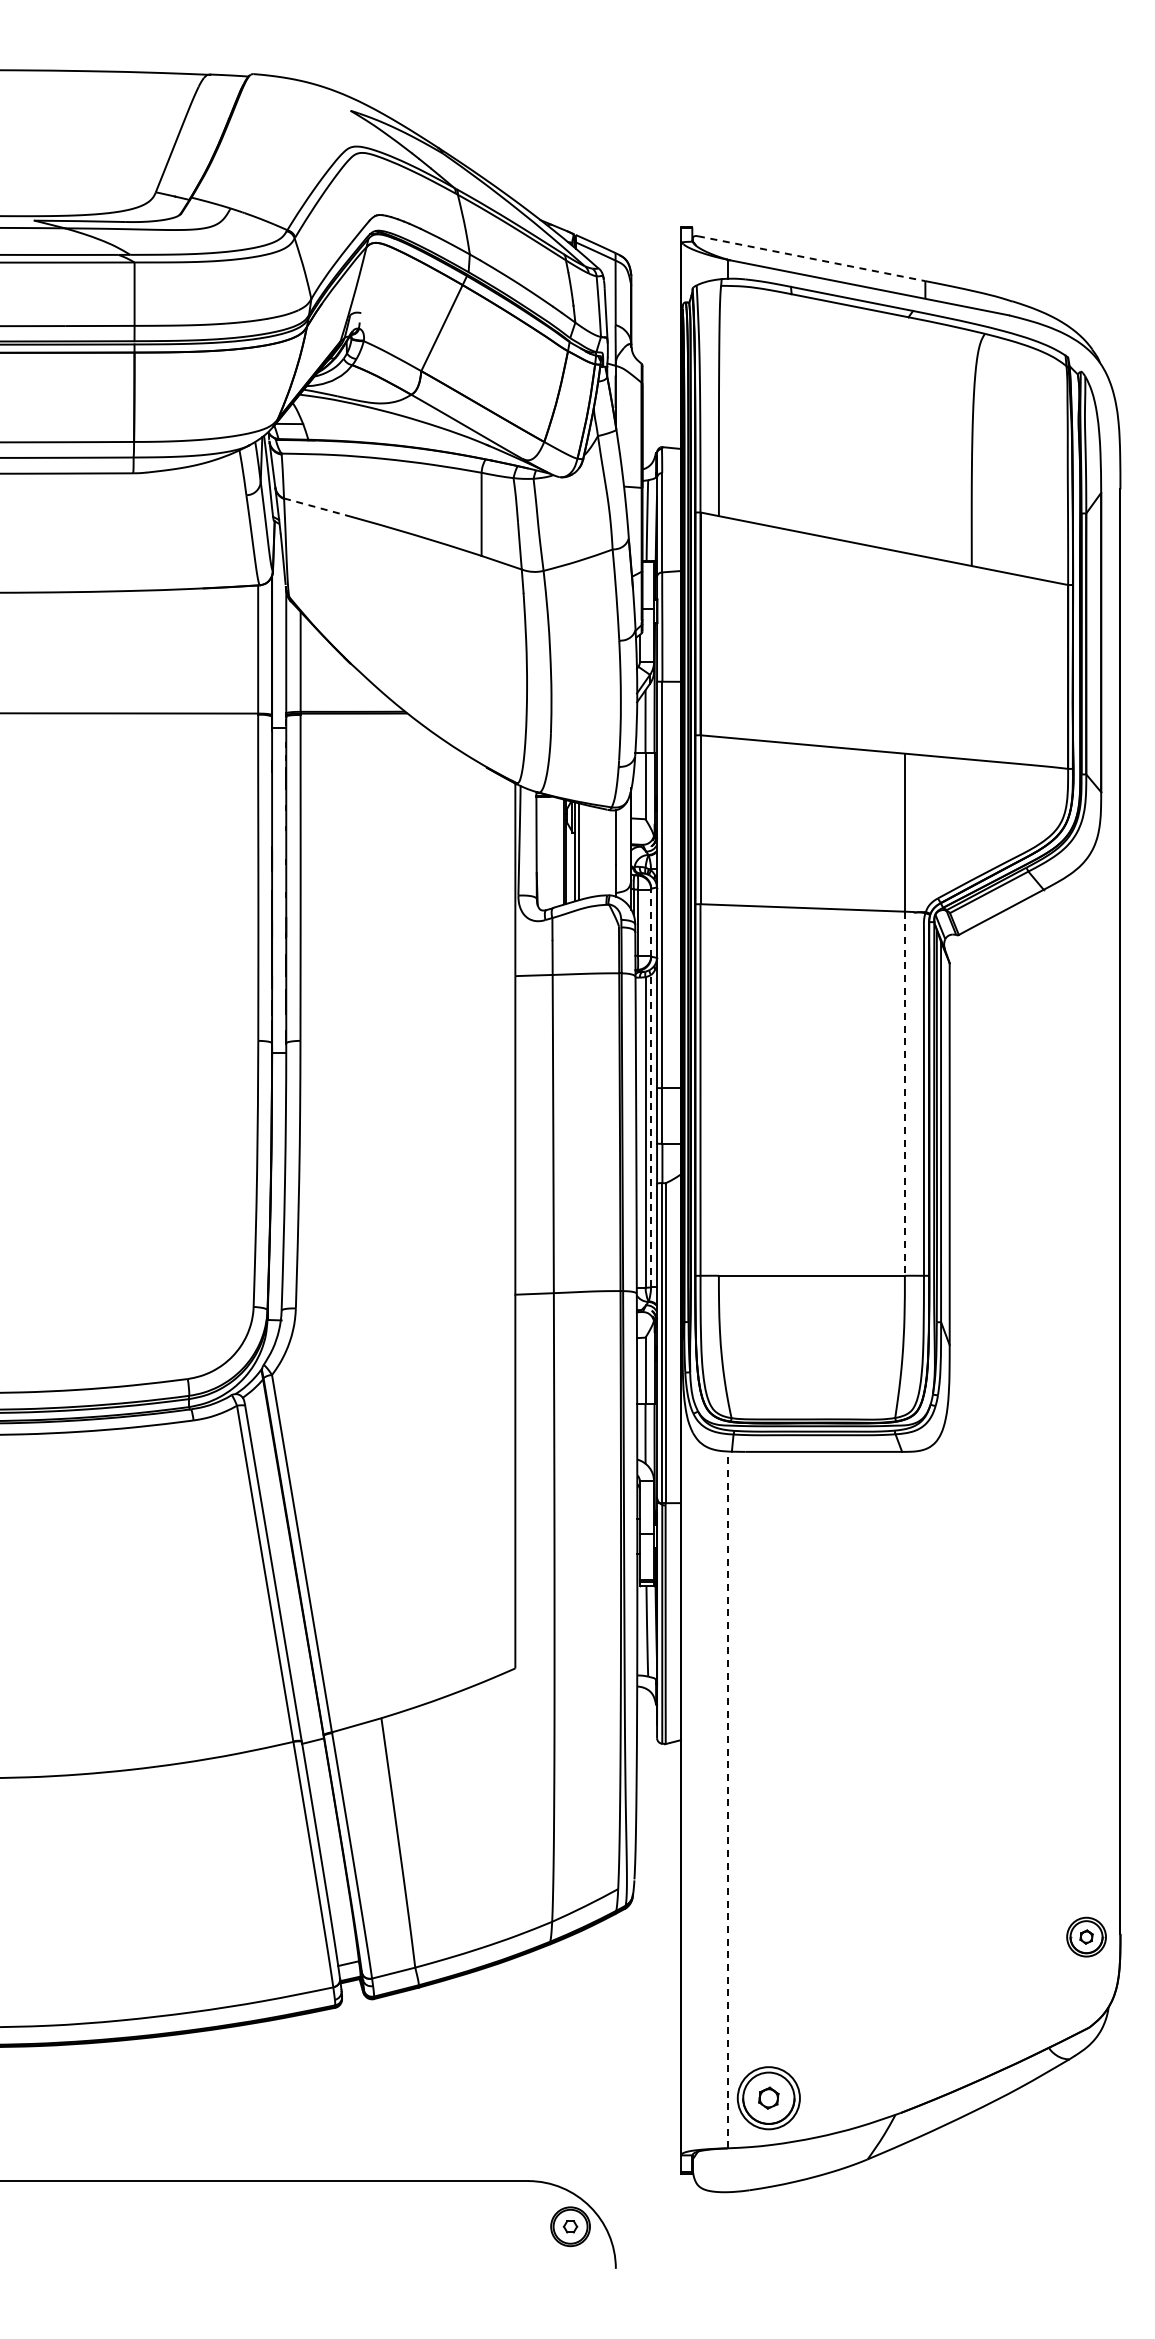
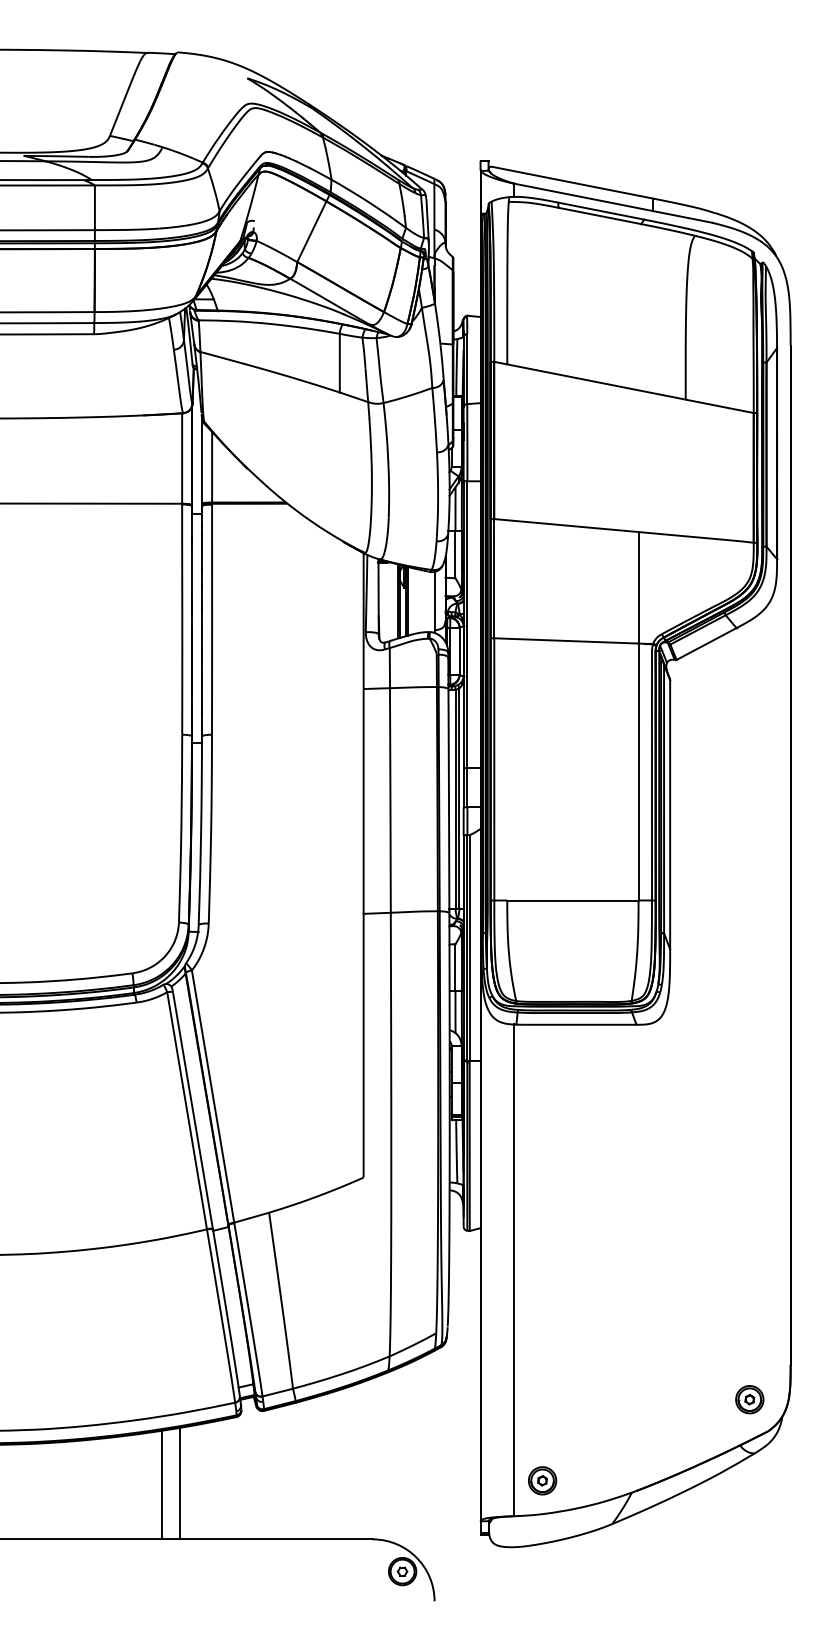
line: (811, 258) -> (572, 182), dashed -> solid
line: (314, 506) -> (221, 357), dashed -> solid
line: (651, 922) -> (459, 651), dashed -> solid
line: (904, 1094) -> (638, 772), dashed -> solid
line: (651, 1130) -> (459, 797), dashed -> solid
line: (727, 1799) -> (513, 1270), dashed -> solid
part: (1086, 1936) -> (749, 1399), moved
part: (768, 2097) -> (542, 1480), size x0.62
line: (254, 2101) -> (179, 1483), added
line: (229, 2104) -> (161, 1485), added

